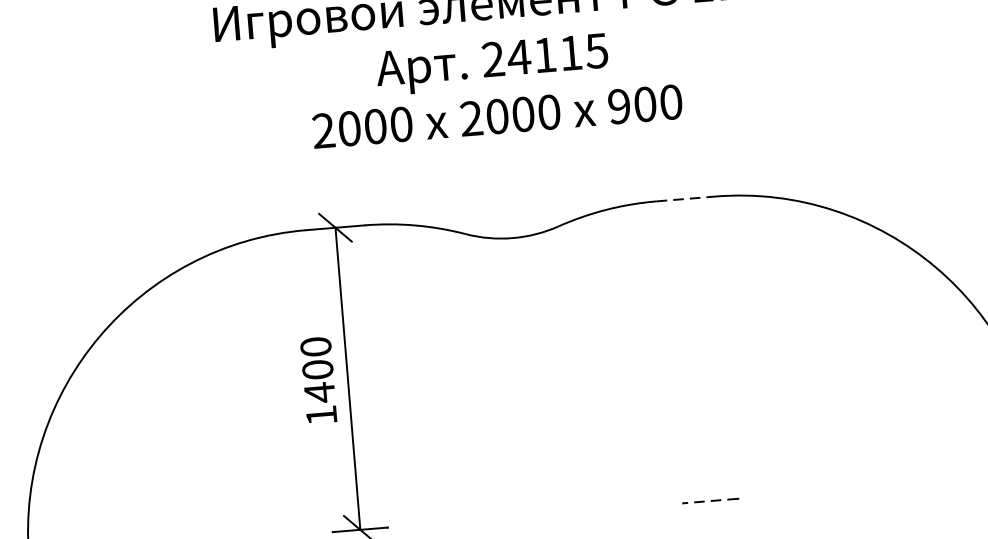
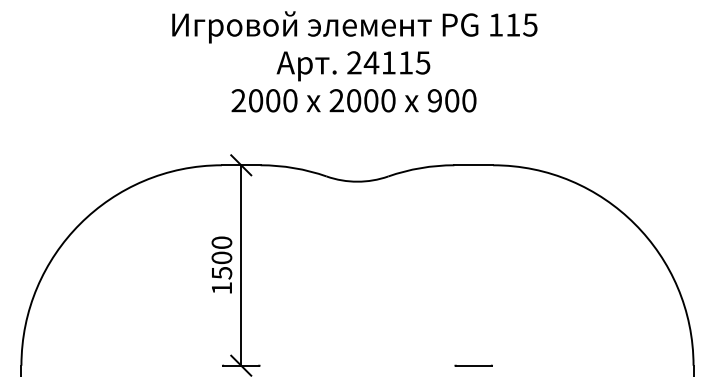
line: (687, 199) -> (474, 165), dashed -> solid
text: (320, 393) -> (222, 273), 1400 -> 1500
line: (710, 500) -> (473, 365), dashed -> solid

